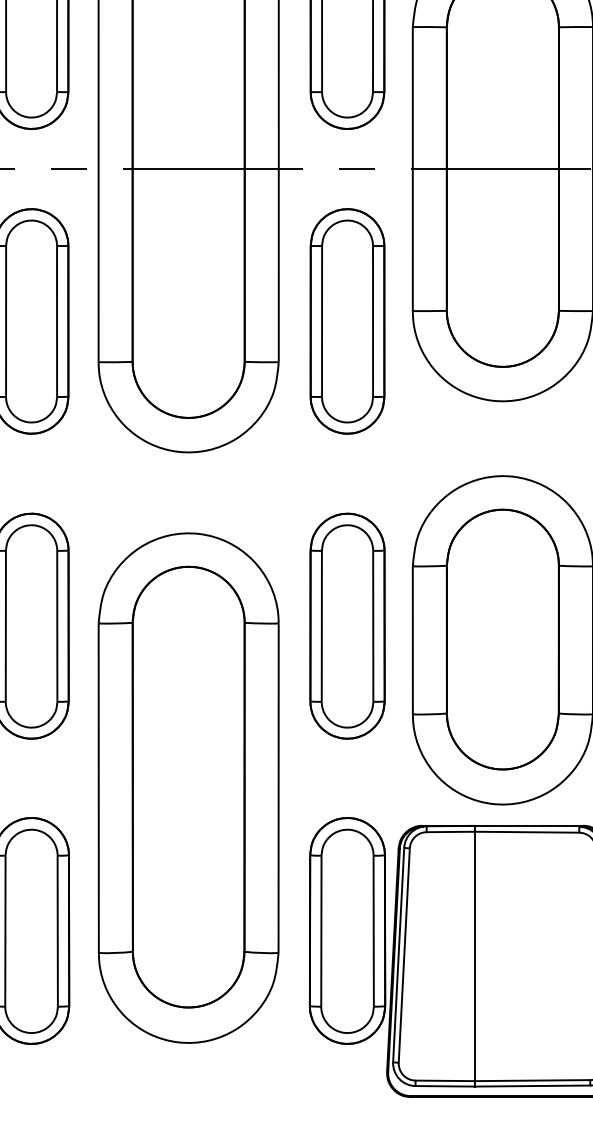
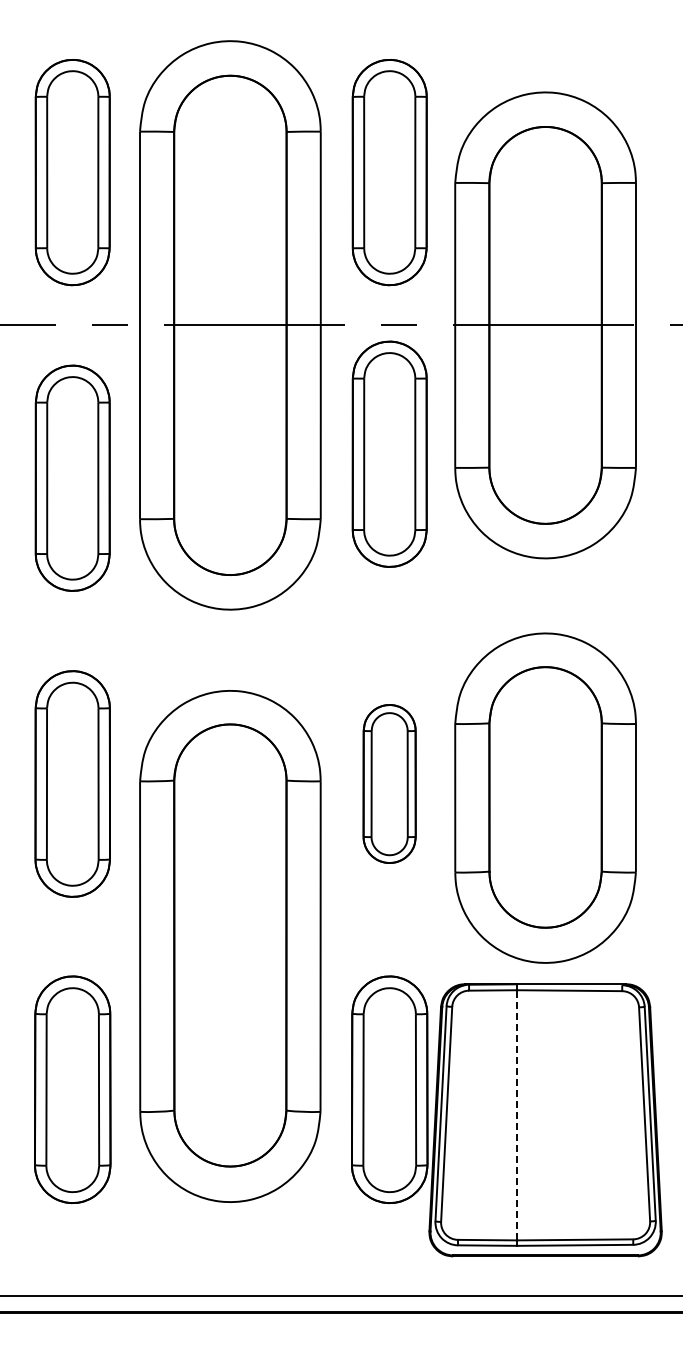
part: (347, 320) -> (389, 453), moved
part: (347, 625) -> (389, 783), size x0.7
line: (474, 955) -> (517, 1114), solid -> dashed

